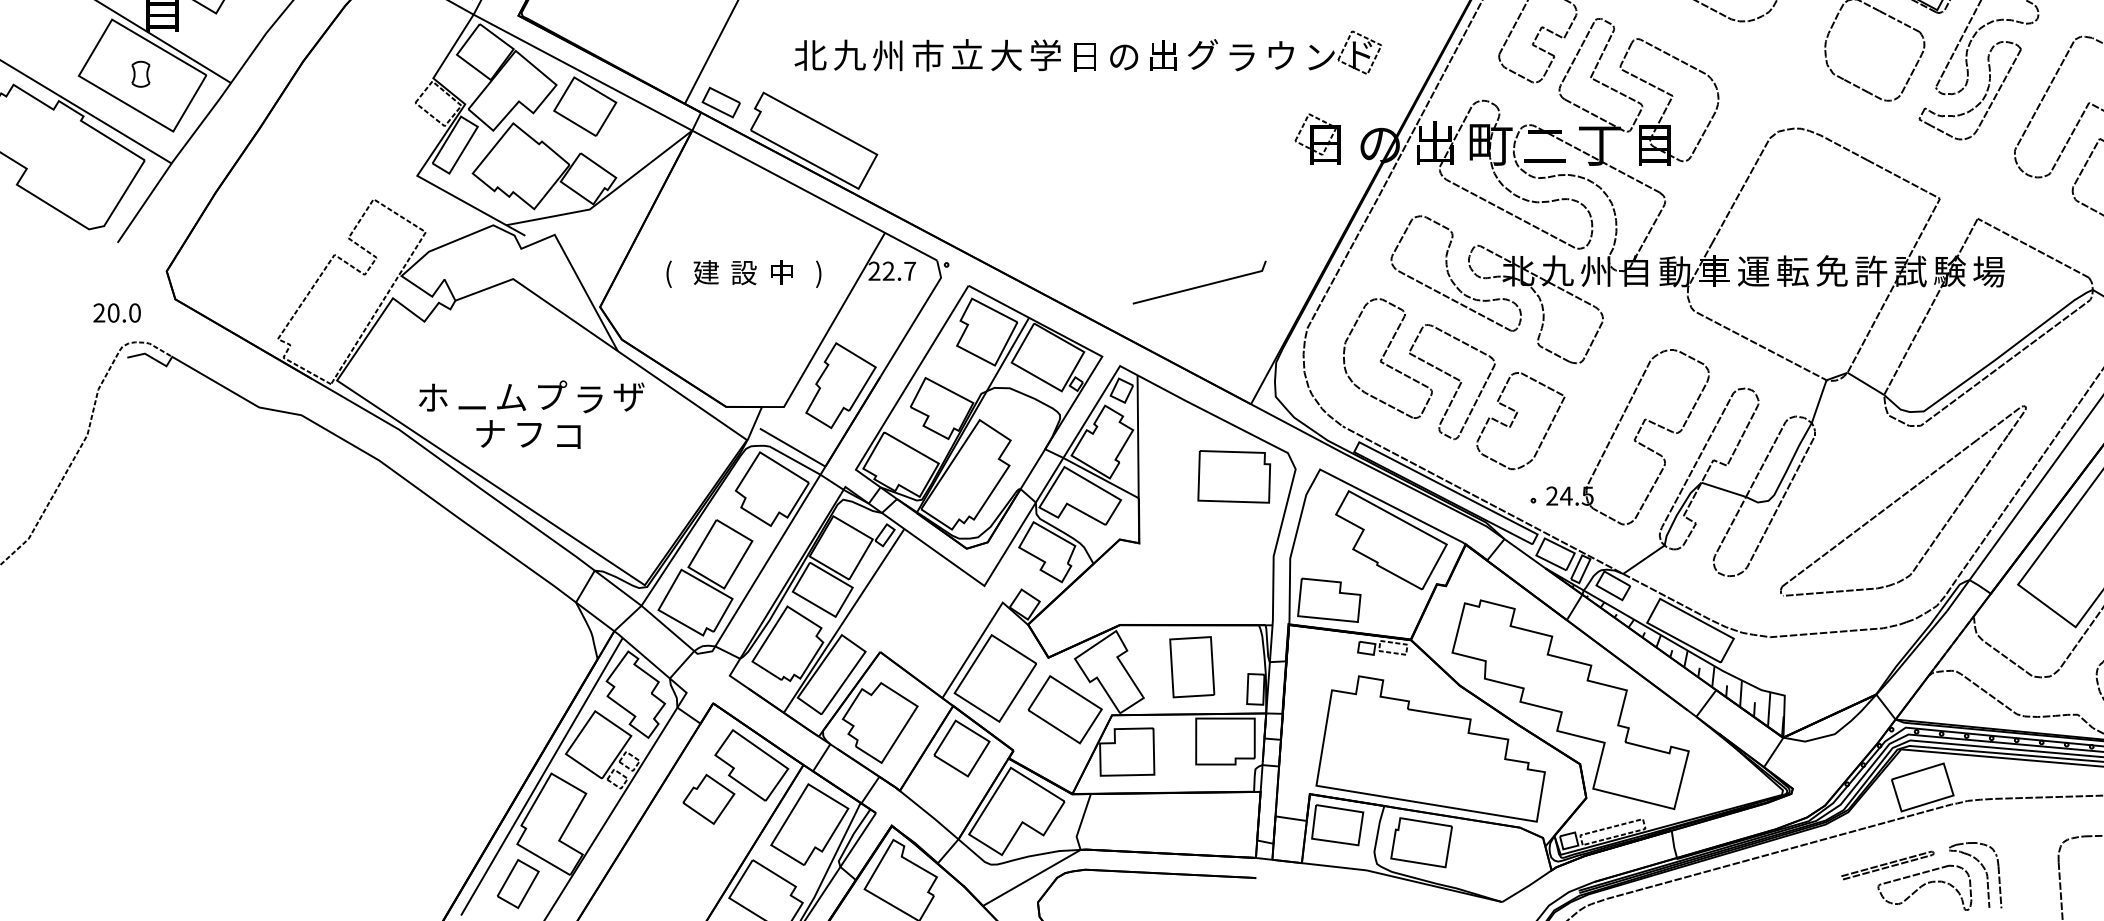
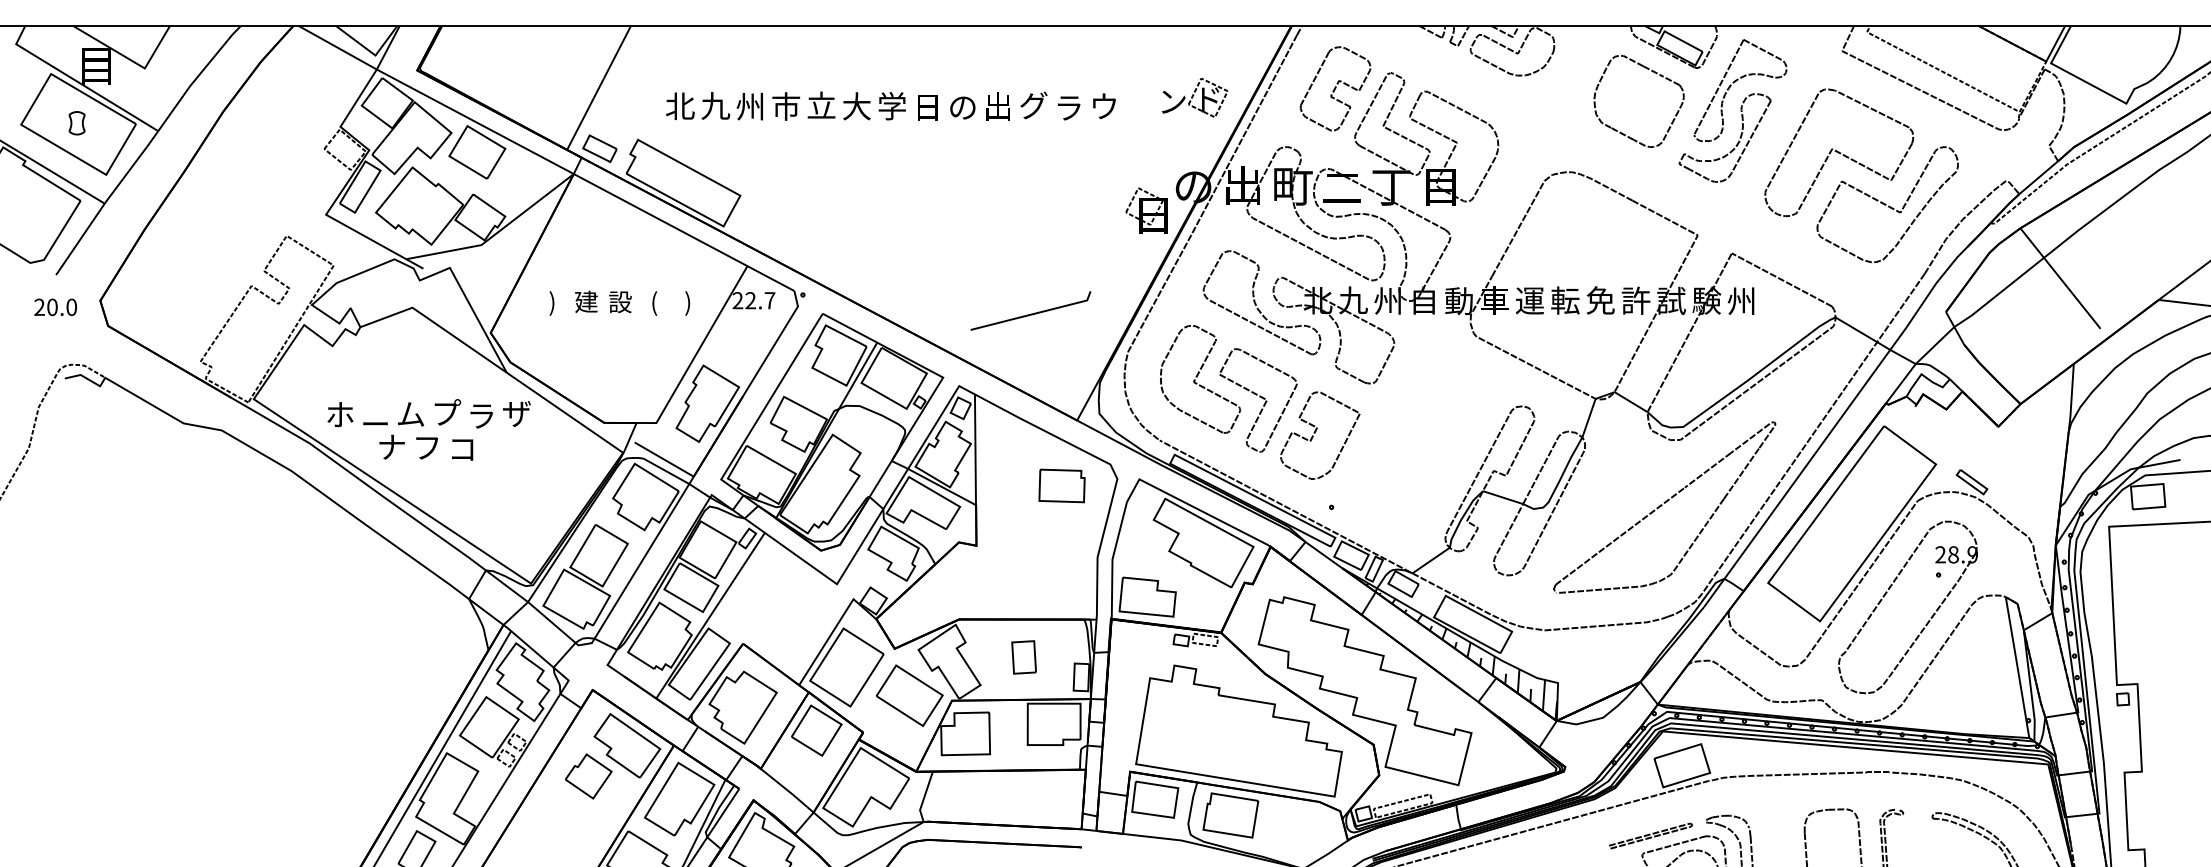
part: (1344, 52) -> (1194, 97), moved
part: (1317, 138) -> (1146, 210), moved
text: (1988, 272) -> (1741, 301), 場 -> 州
text: (668, 274) -> (552, 303), ( -> )
text: (780, 274) -> (653, 303), 中 -> (
text: (116, 313) -> (55, 307), moved
part: (1627, 437) -> (1416, 450), removed
part: (1233, 476) -> (1061, 485), size x0.7
part: (1191, 667) -> (1023, 657), size x0.6

